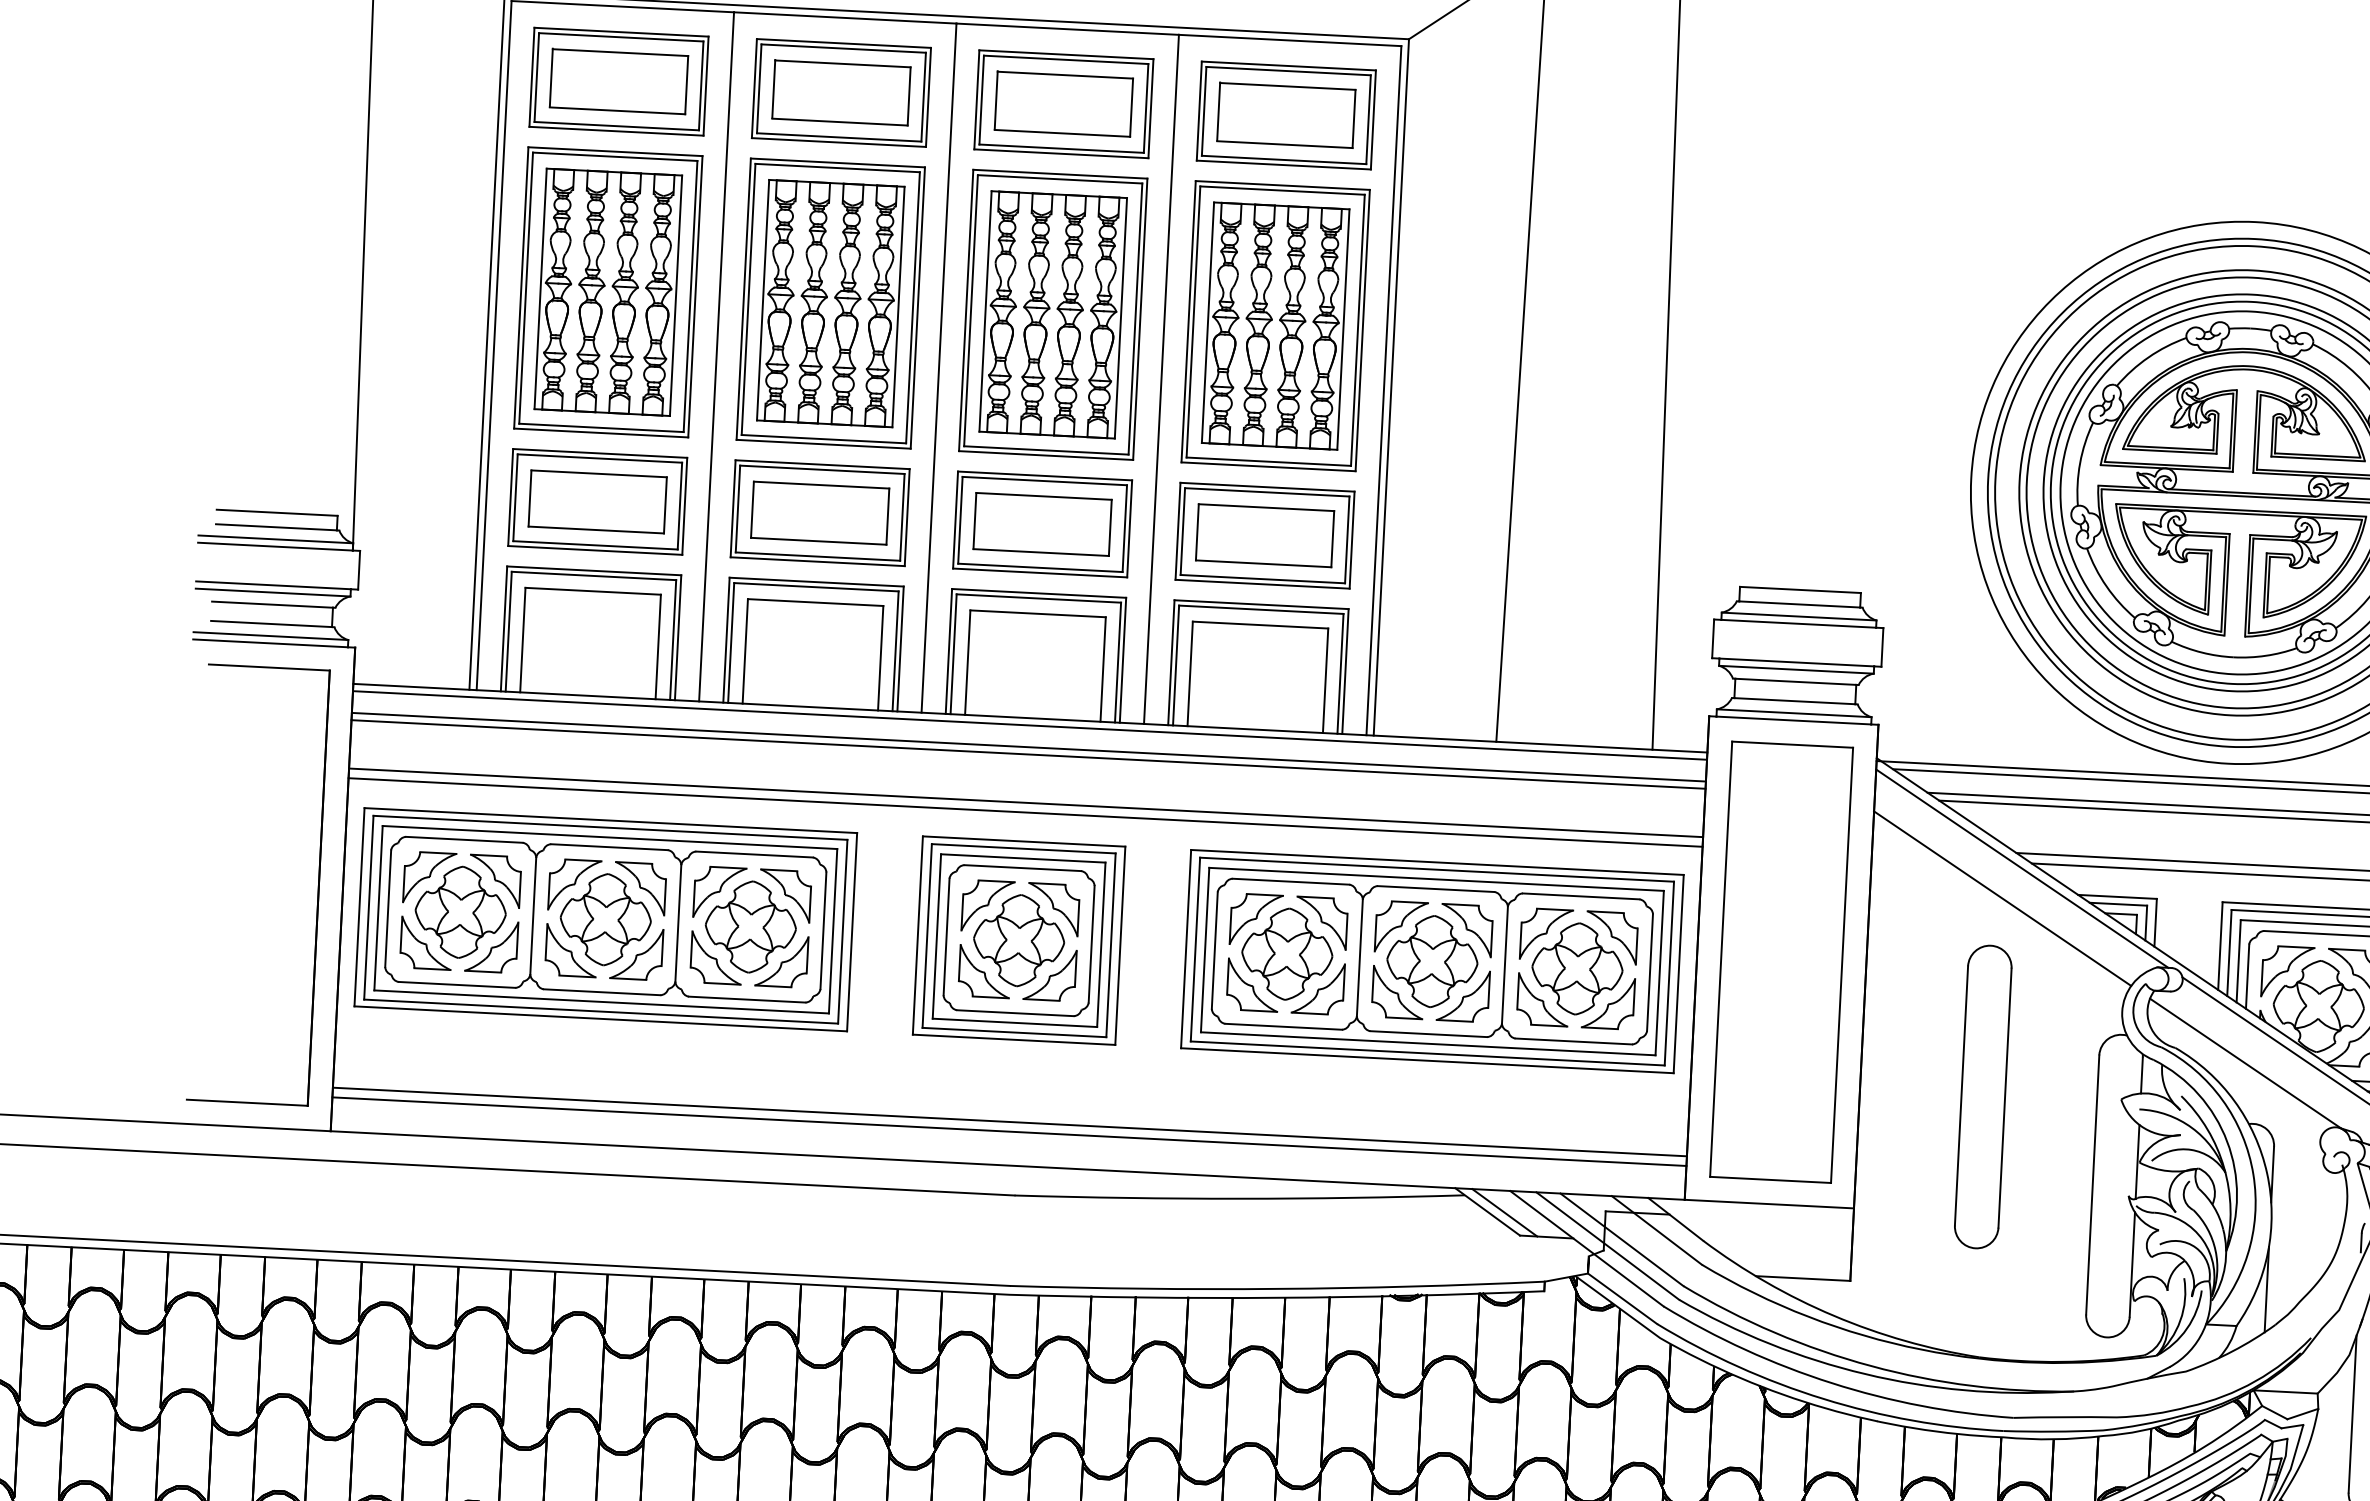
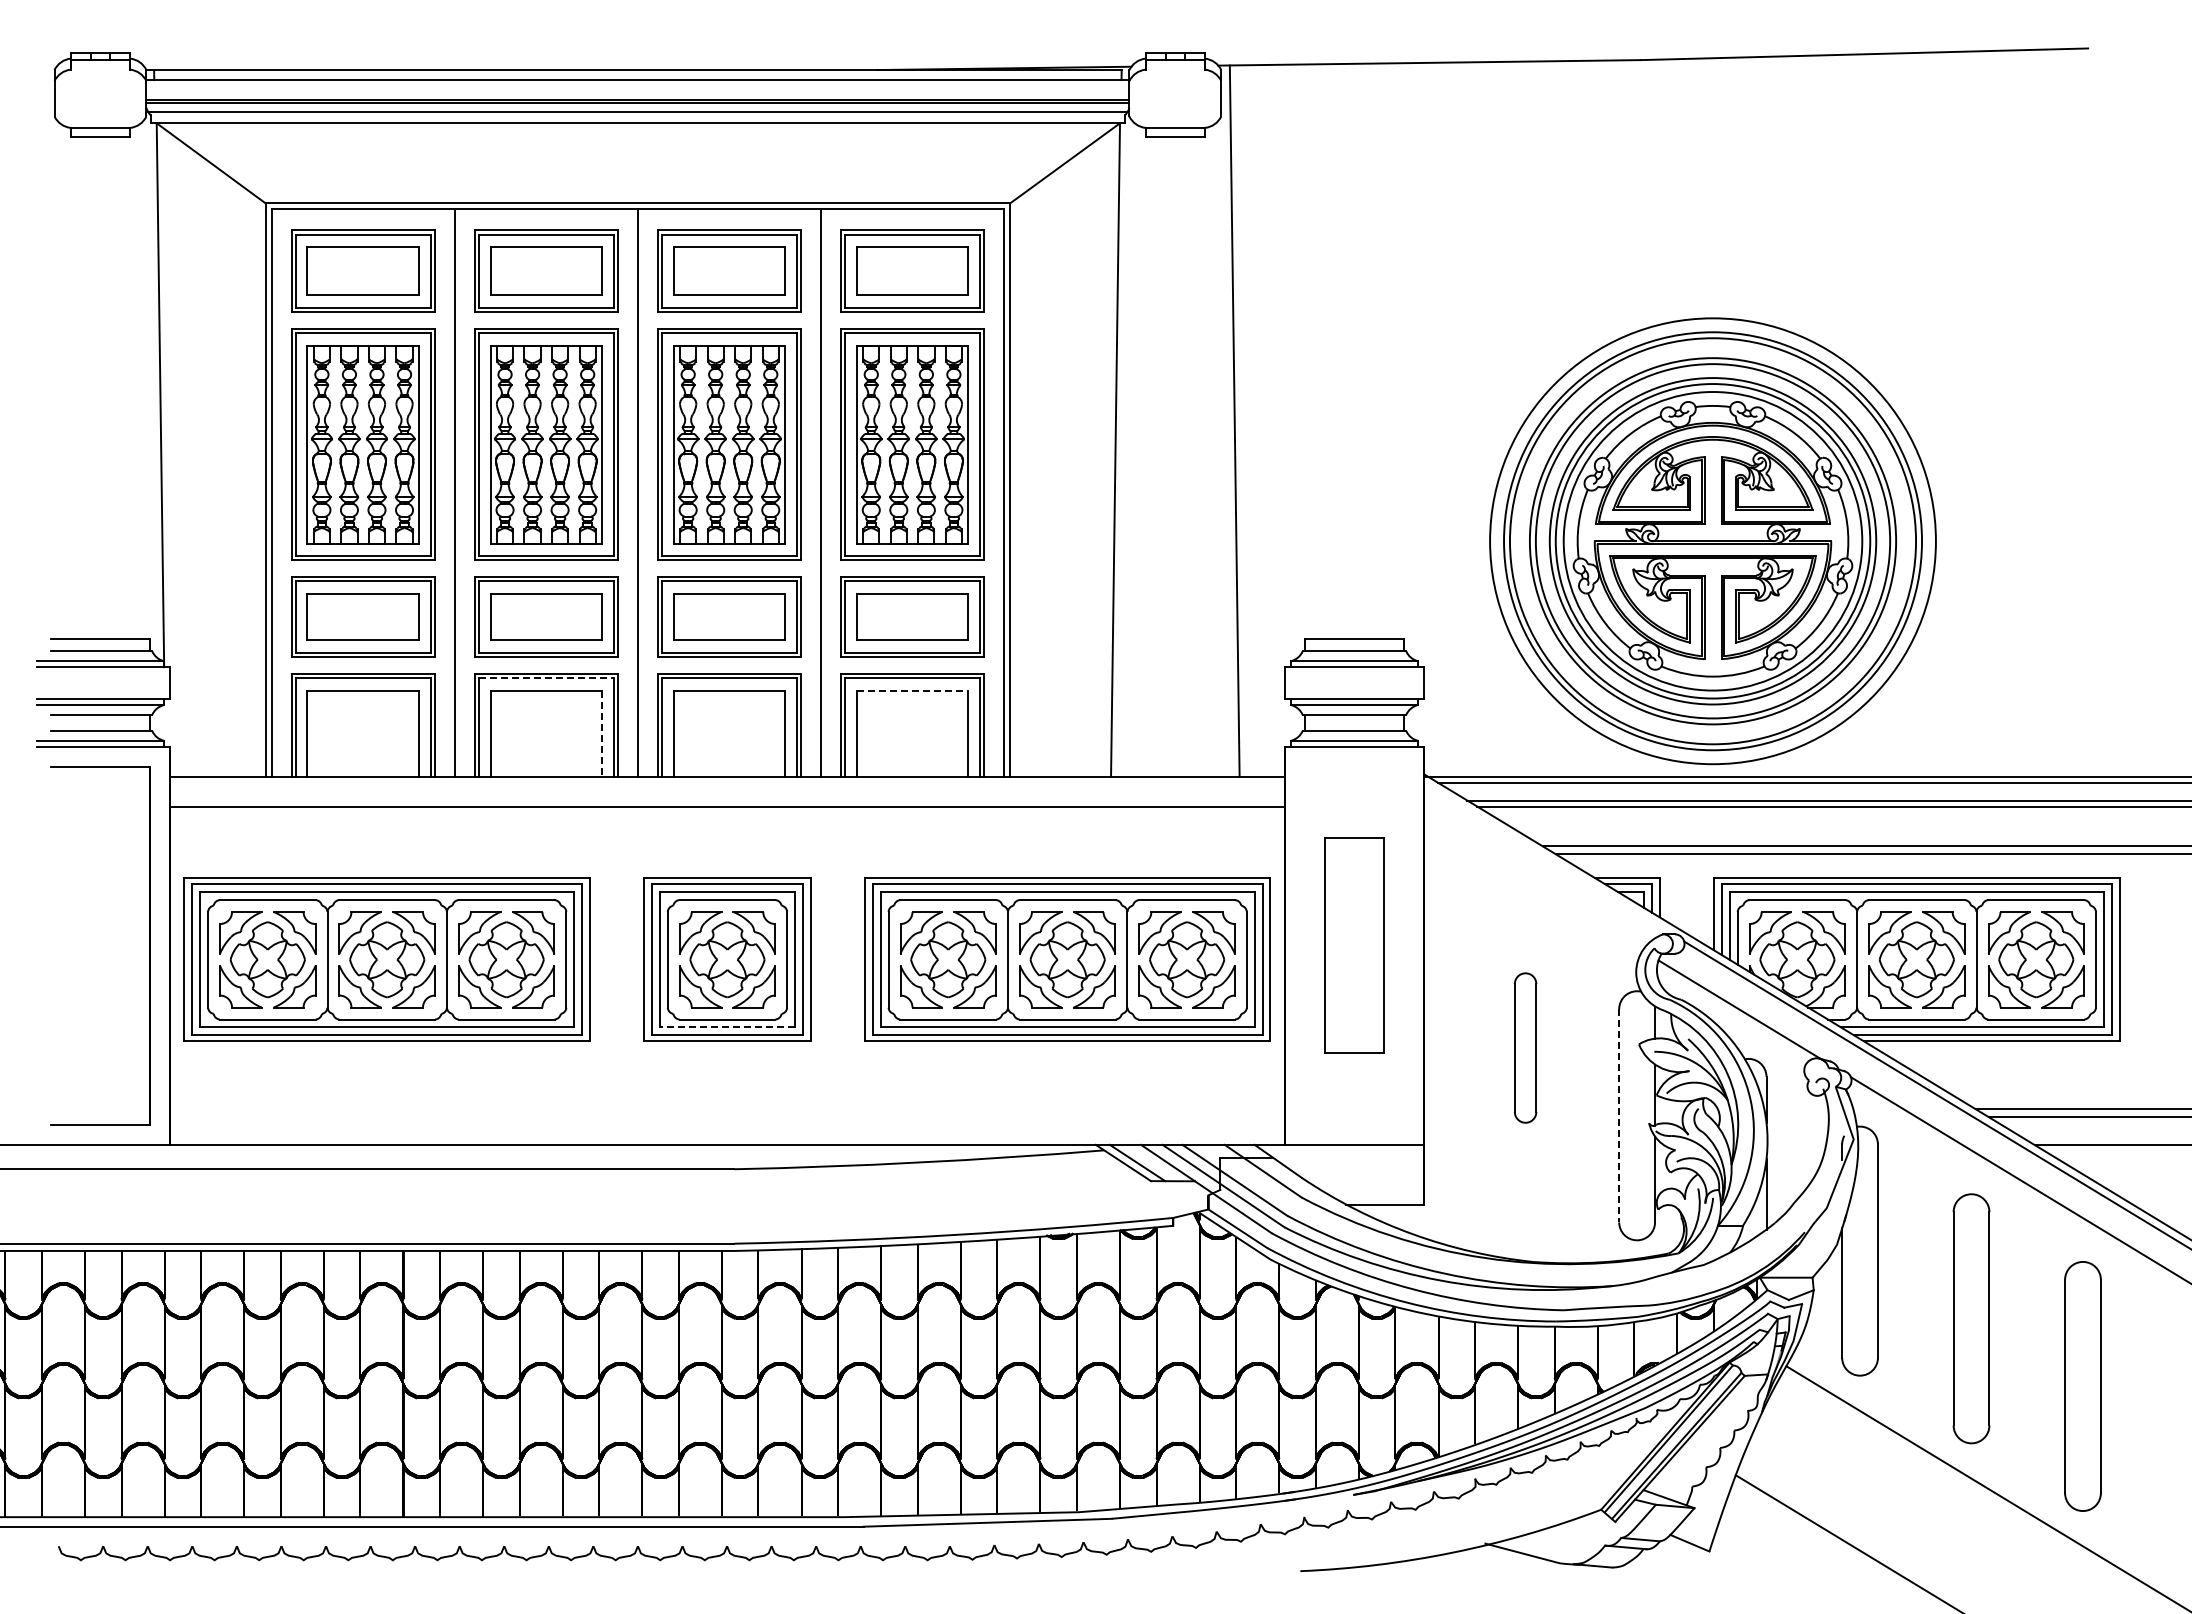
line: (816, 587) -> (546, 678), solid -> dashed
line: (1260, 624) -> (912, 690), solid -> dashed
line: (881, 659) -> (602, 734), solid -> dashed
line: (1030, 725) -> (727, 782), removed
line: (1028, 747) -> (727, 800), removed
line: (1026, 803) -> (727, 846), removed
line: (1025, 812) -> (727, 854), removed
line: (2022, 868) -> (1548, 858), removed
line: (2002, 898) -> (1533, 884), removed
part: (1781, 961) -> (1354, 945), size x0.6
line: (1014, 1022) -> (727, 1027), solid -> dashed
part: (1983, 1096) -> (1525, 1047), size x0.6
line: (1009, 1122) -> (727, 1109), removed
line: (1009, 1132) -> (727, 1117), removed
line: (2093, 1184) -> (1619, 1115), solid -> dashed

